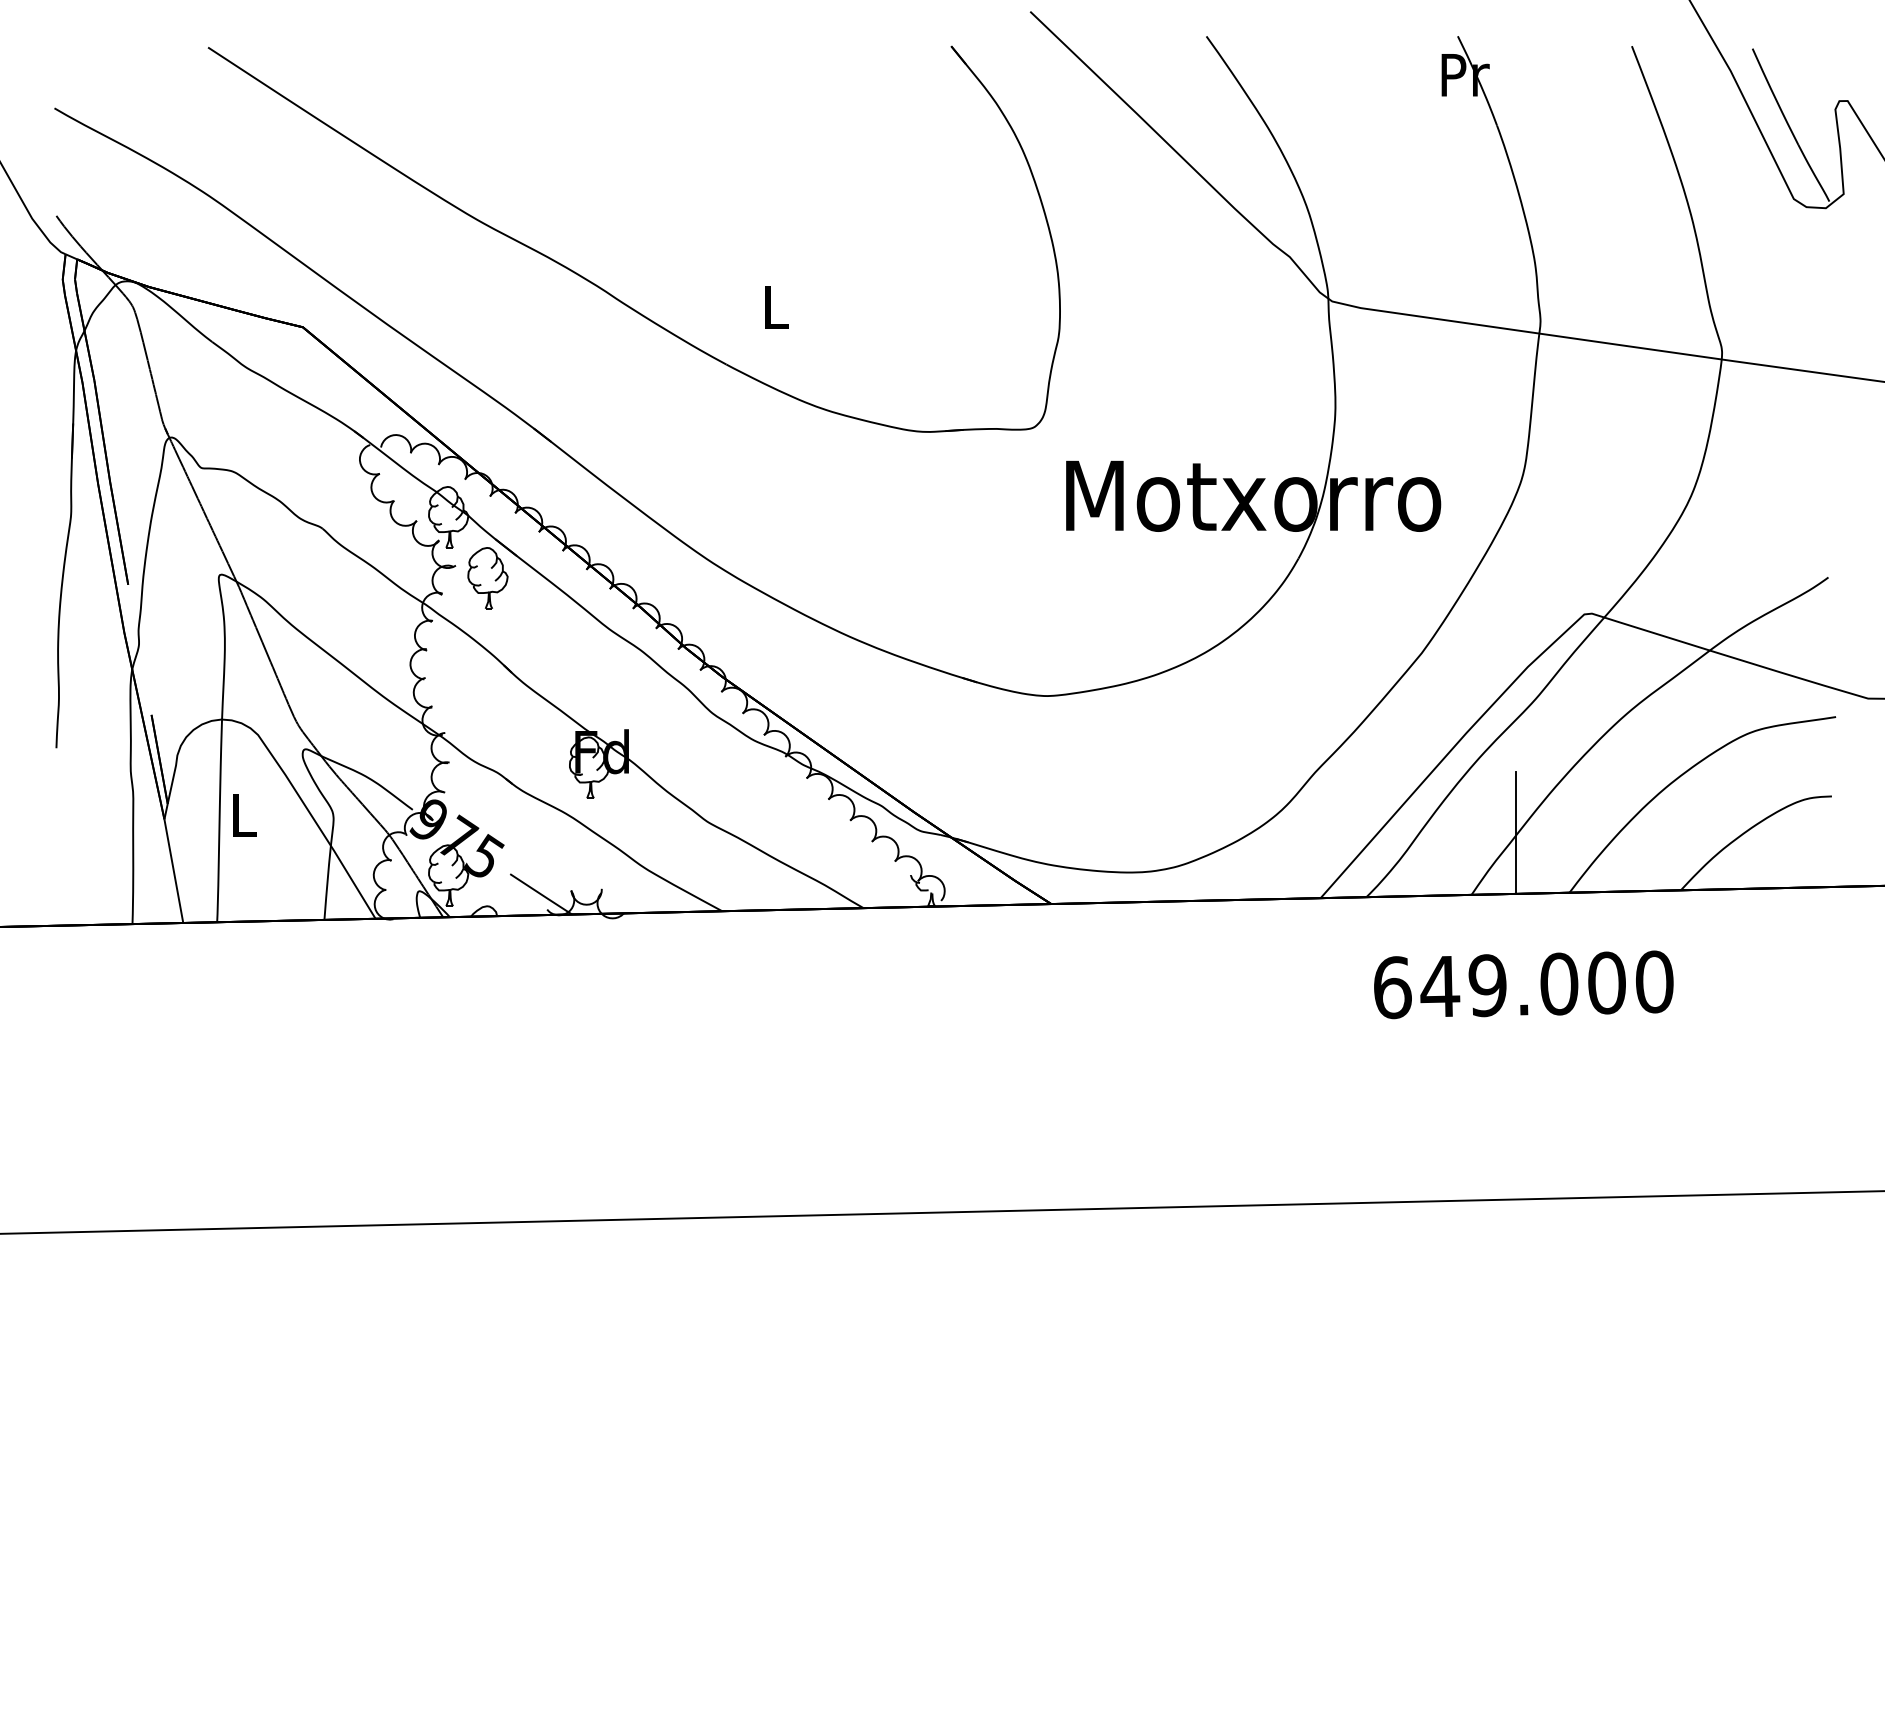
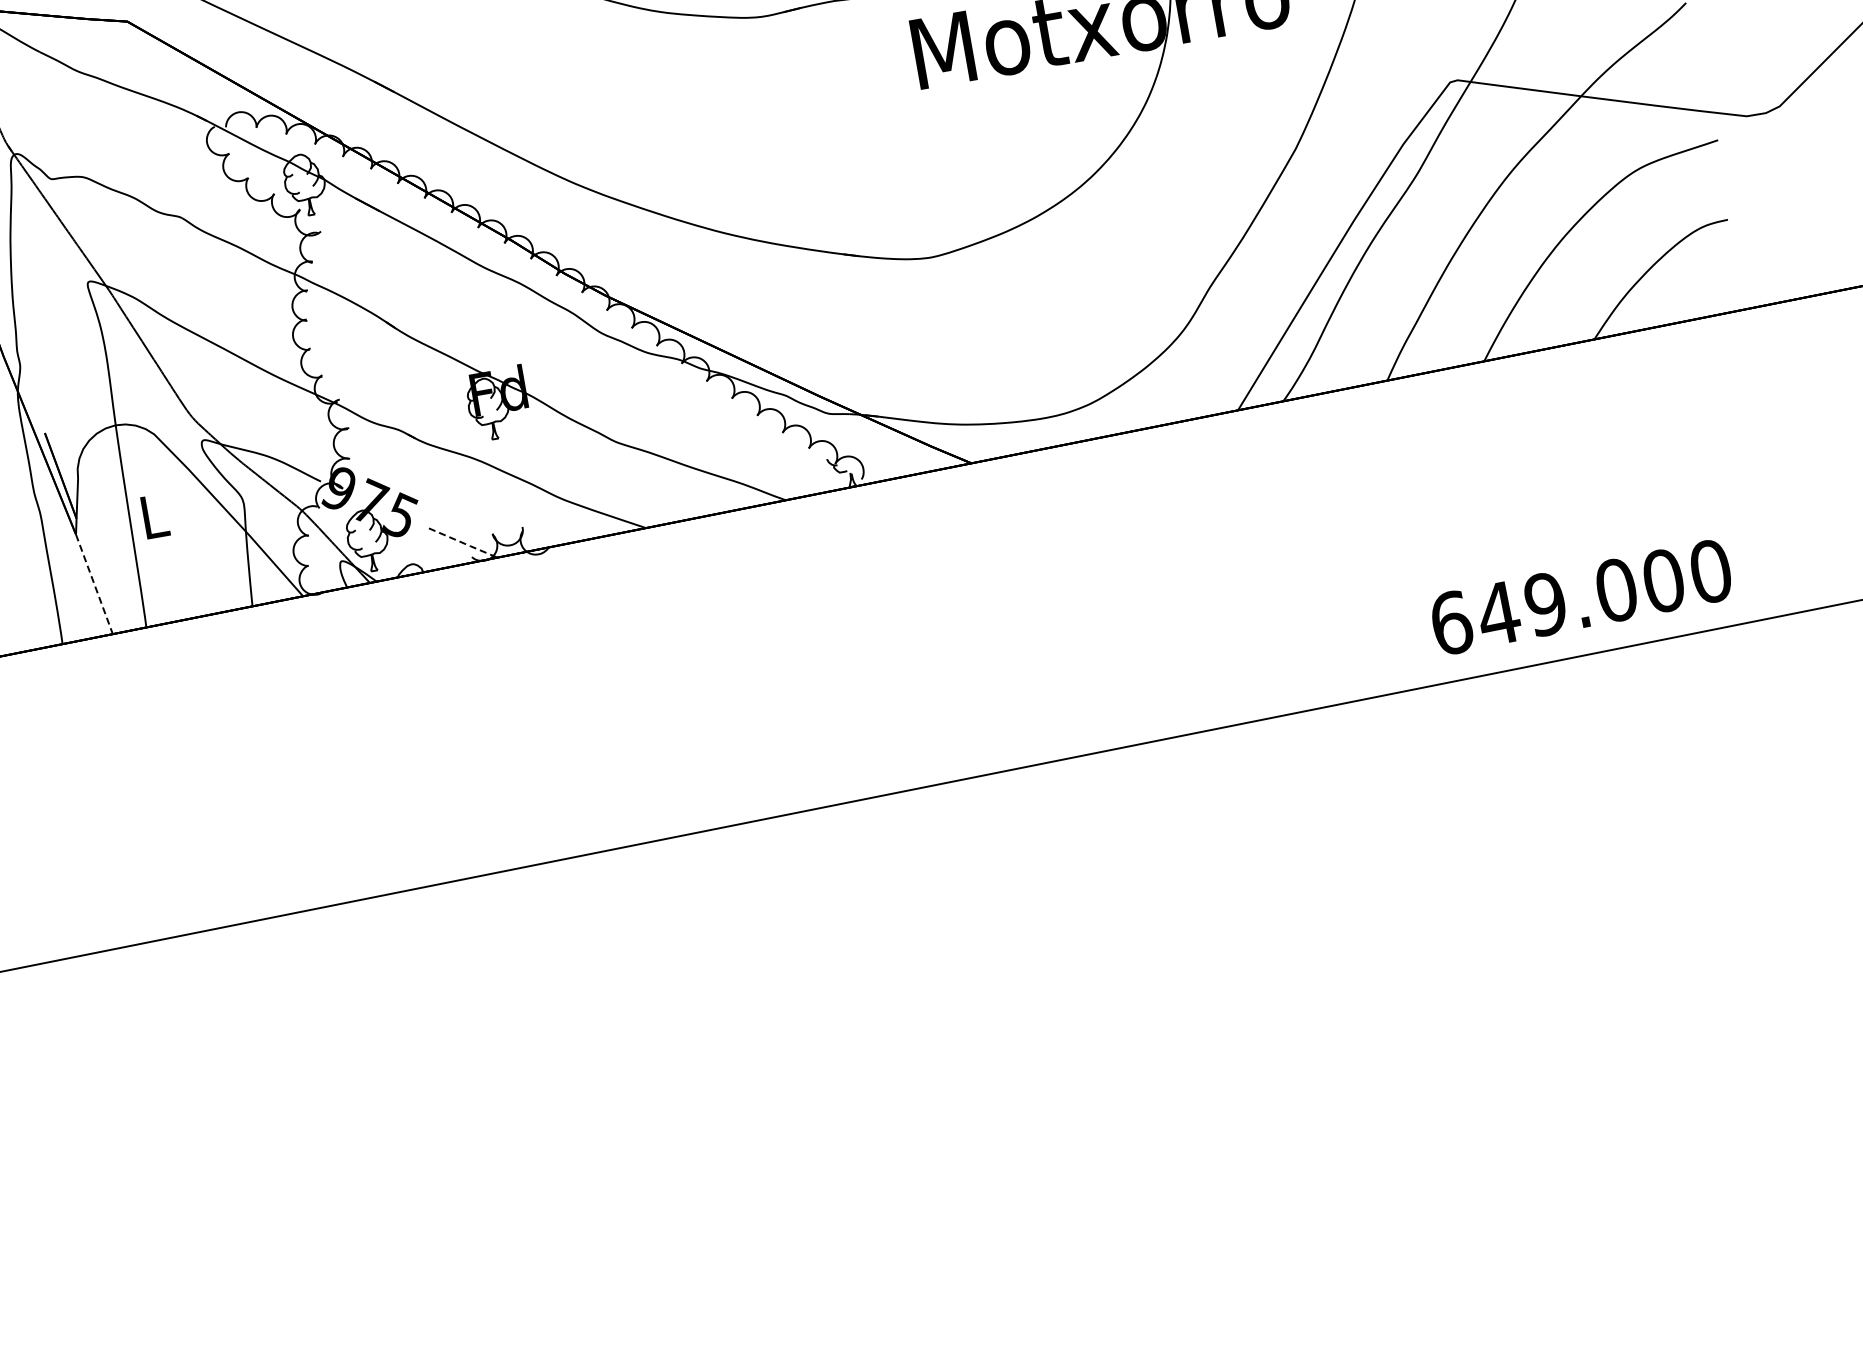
part: (487, 578) -> (354, 238), removed
line: (1516, 832) -> (1421, 310), removed
line: (173, 871) -> (94, 584), solid -> dashed
line: (541, 894) -> (463, 543), solid -> dashed
text: (1523, 984) -> (1581, 596), moved

